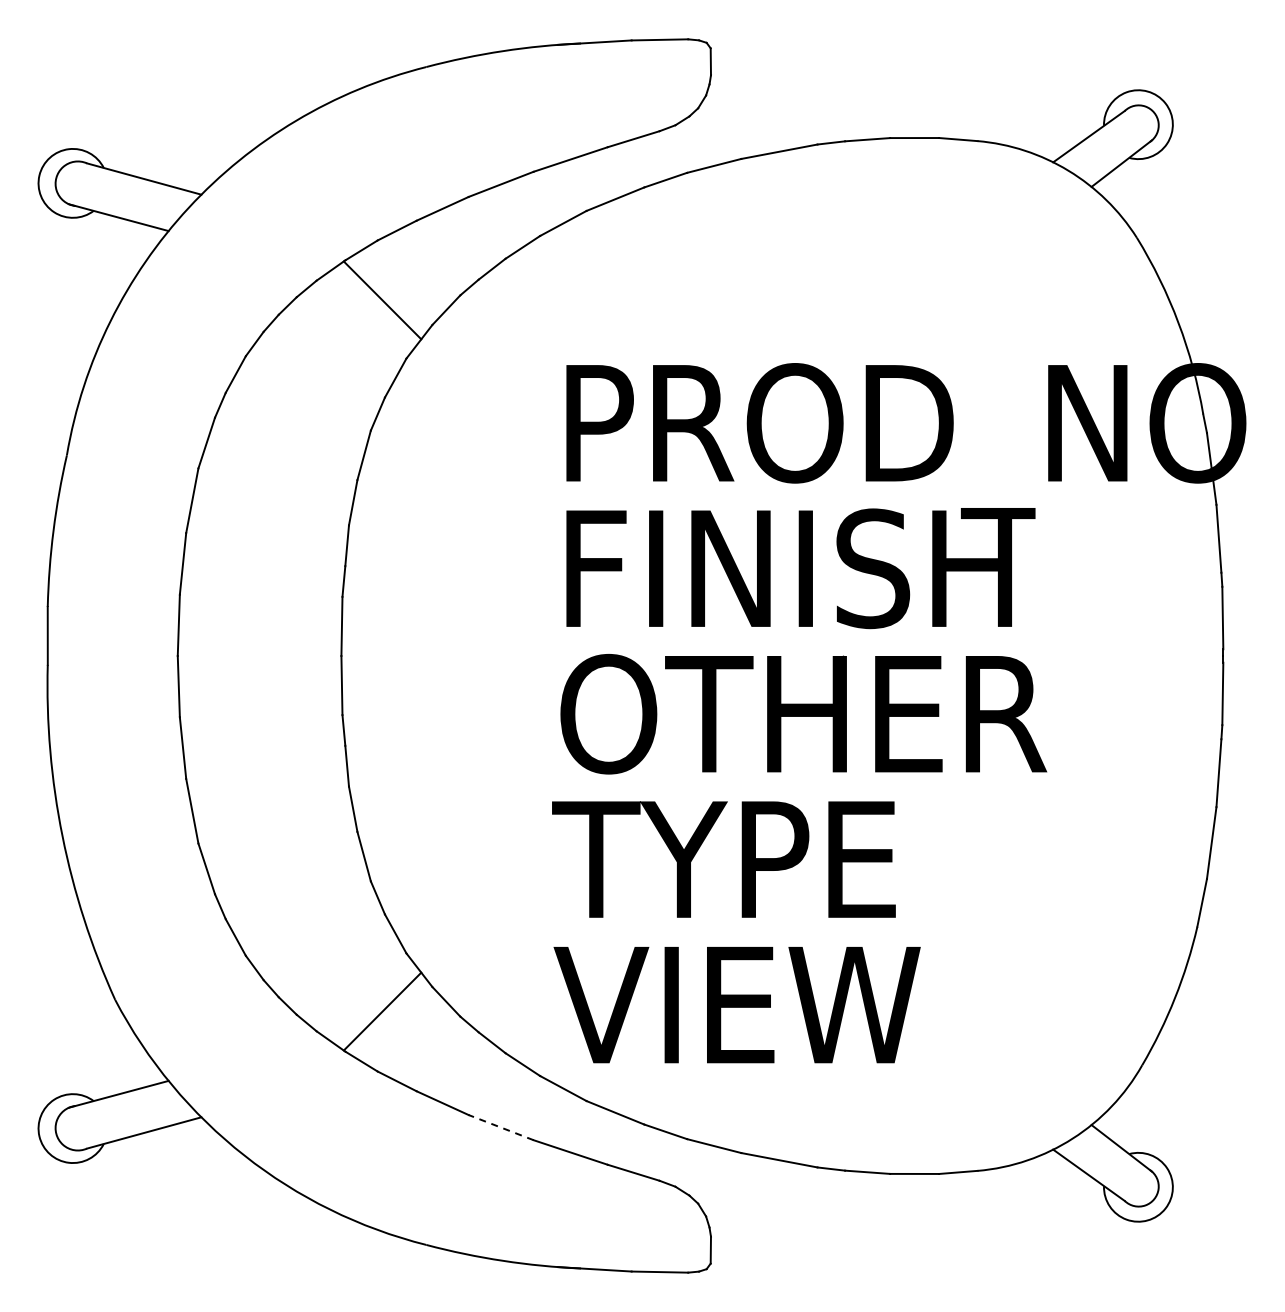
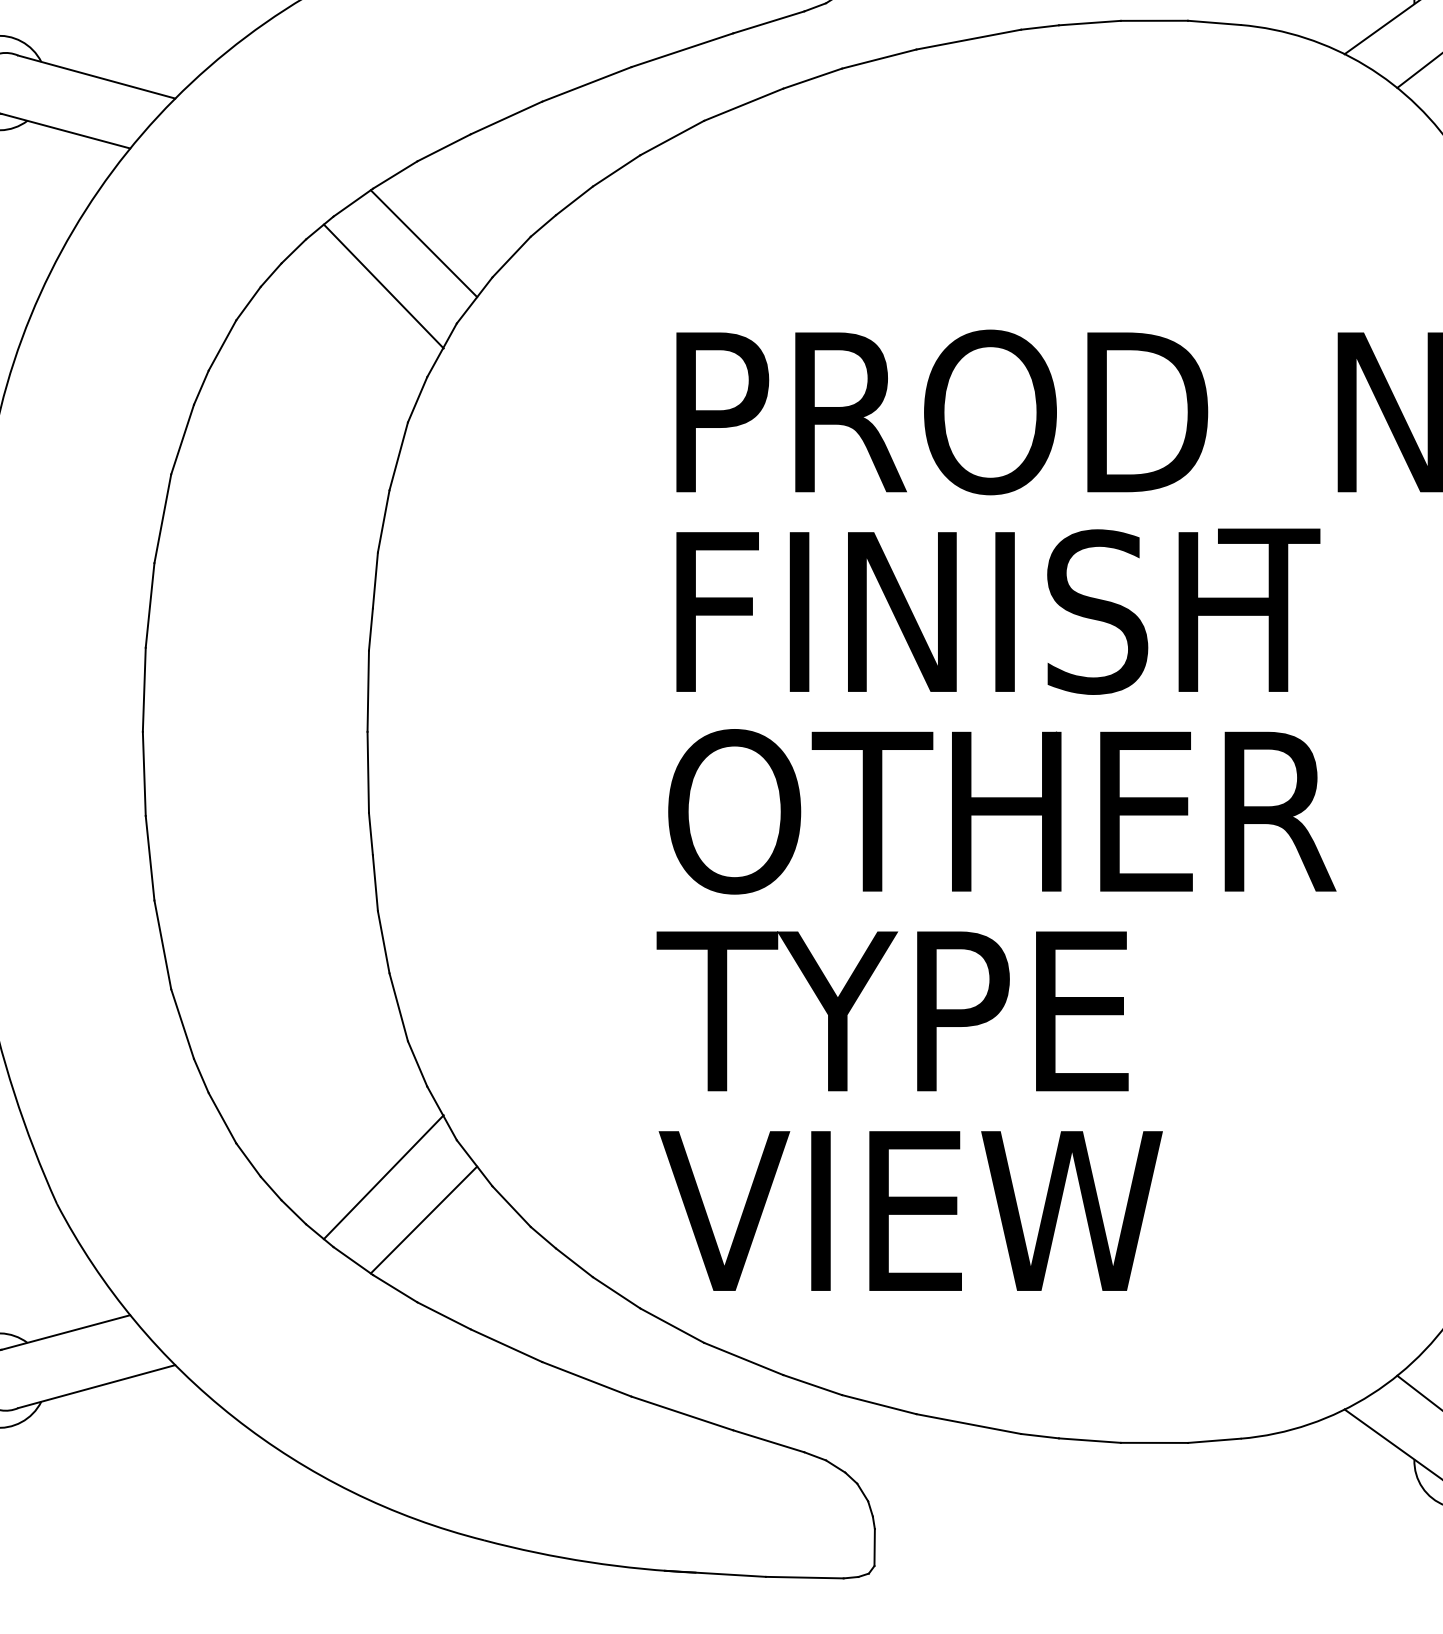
line: (352, 331) -> (382, 286), added
line: (352, 980) -> (382, 1177), added
line: (501, 1127) -> (587, 1379), dashed -> solid

